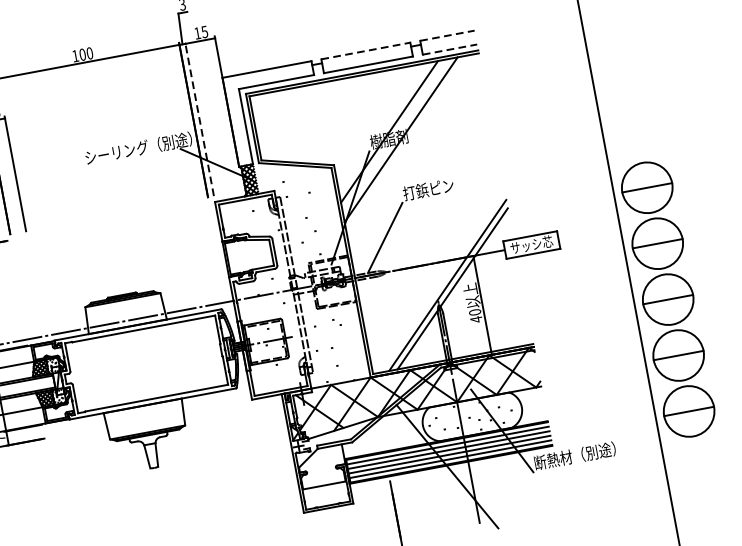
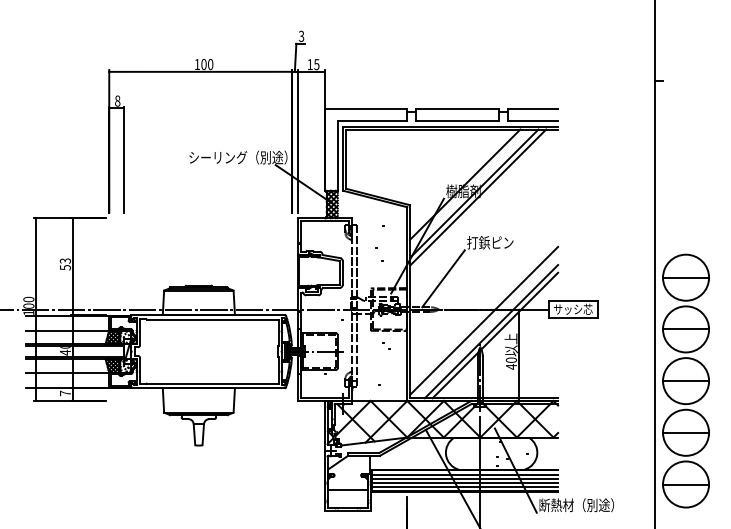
line: (448, 35) -> (533, 108), dashed -> solid
line: (450, 49) -> (533, 121), dashed -> solid
line: (366, 50) -> (458, 108), dashed -> solid
line: (199, 118) -> (297, 140), dashed -> solid
line: (406, 143) -> (478, 197), added
line: (437, 274) -> (484, 320), added

